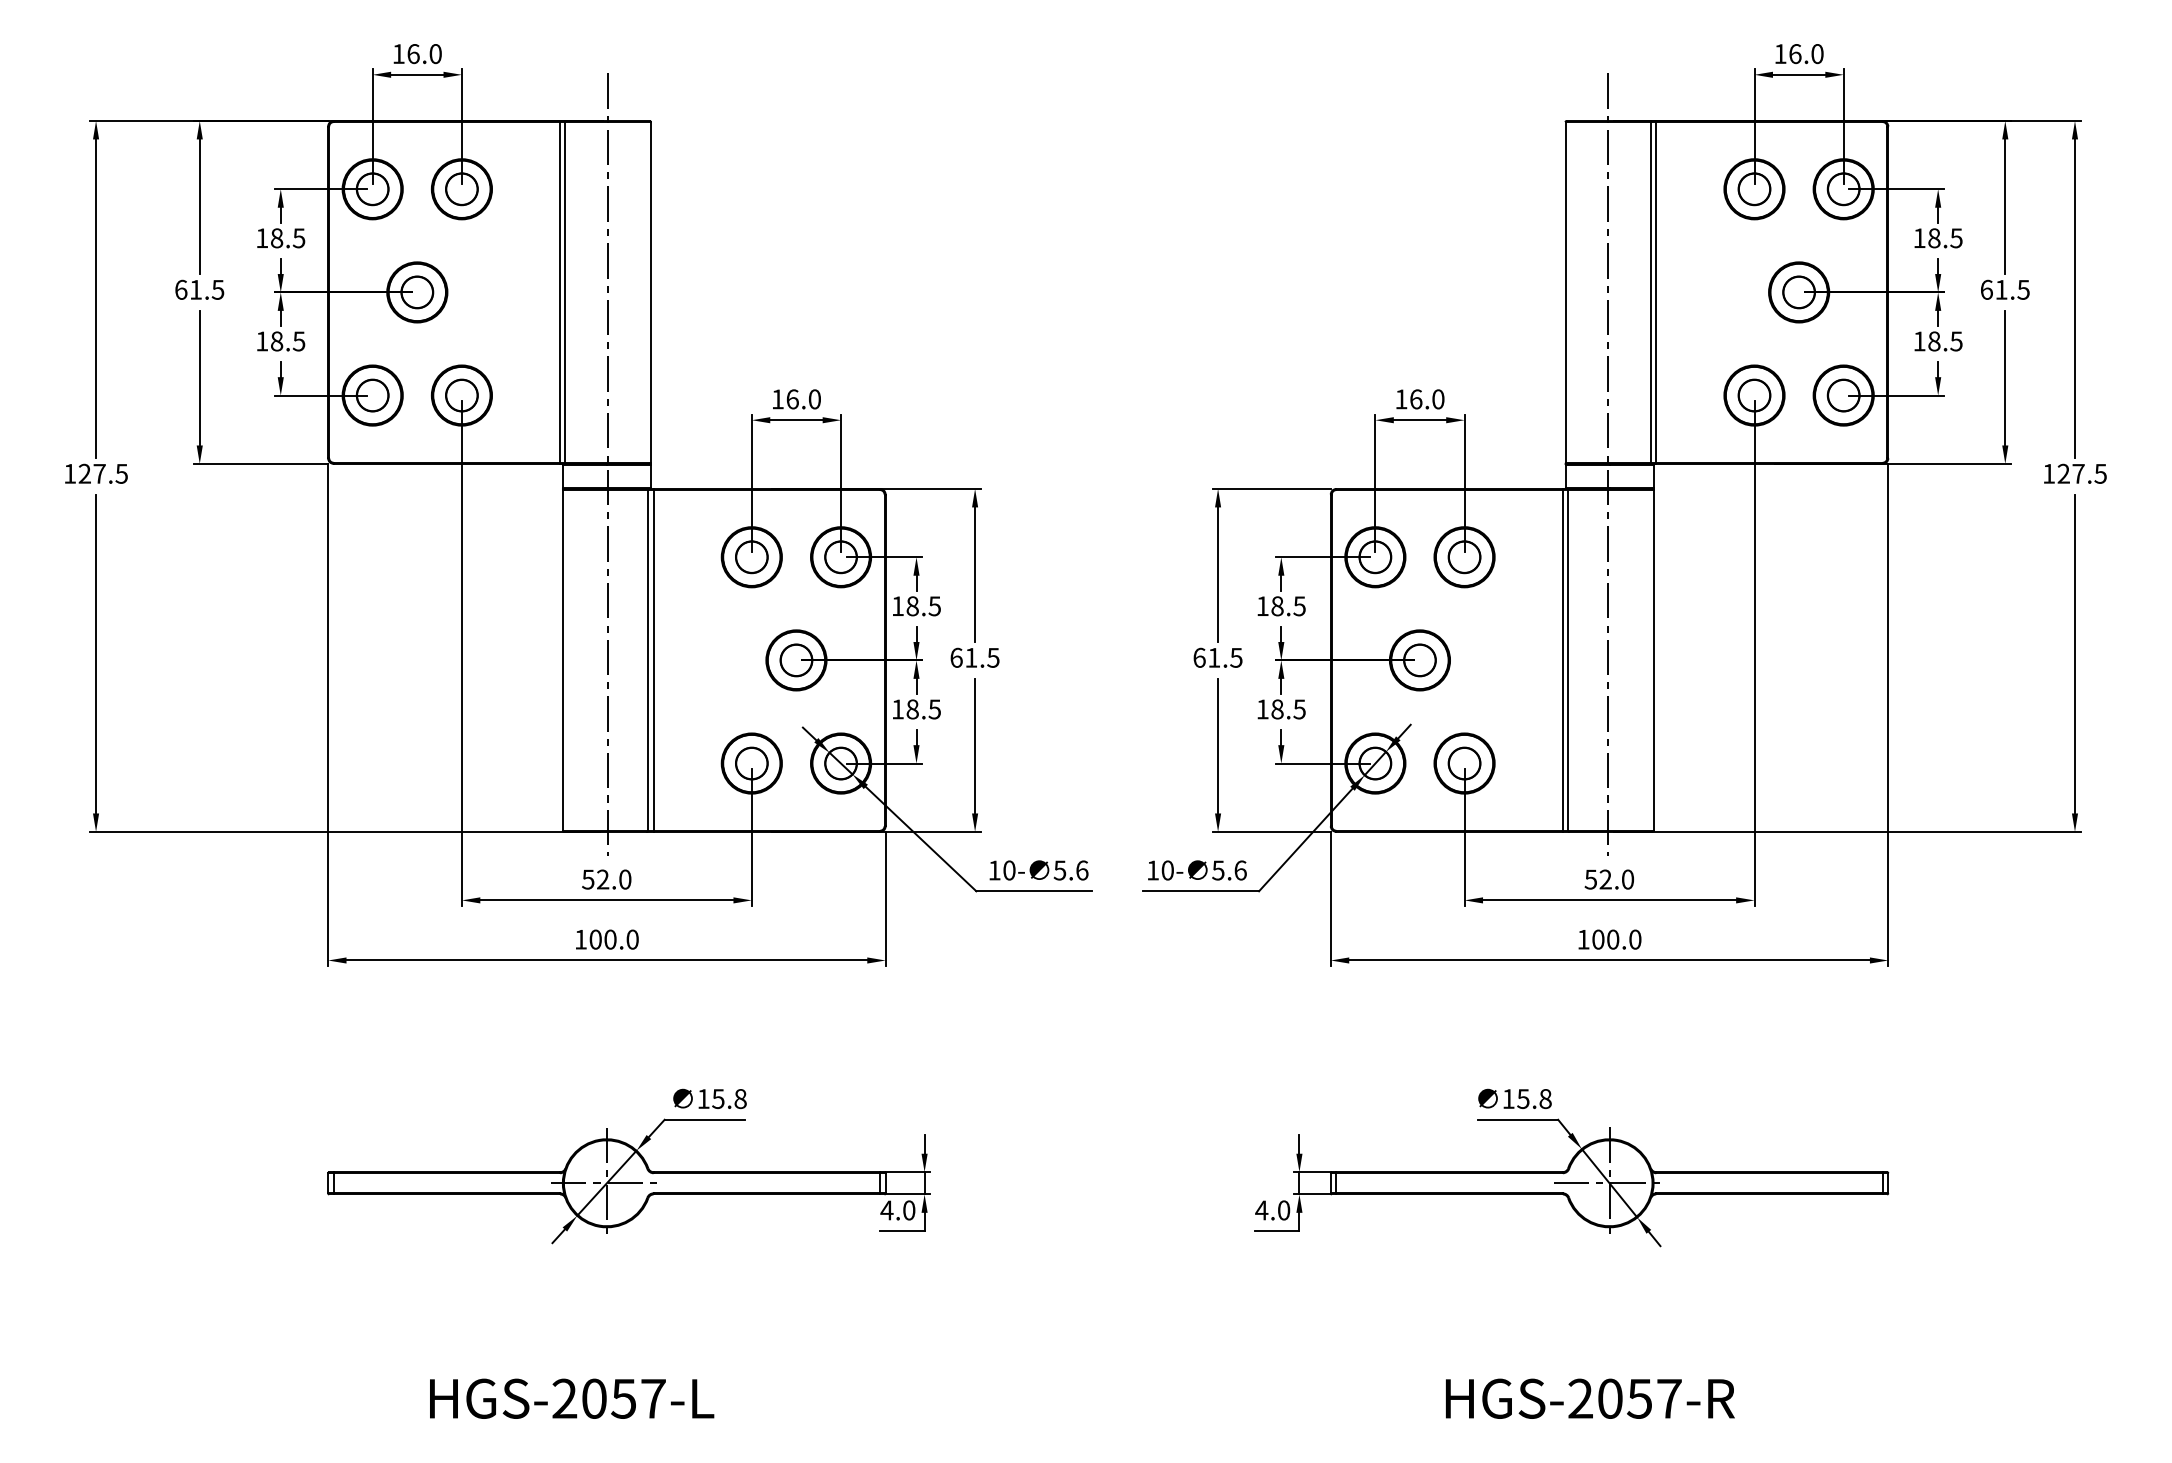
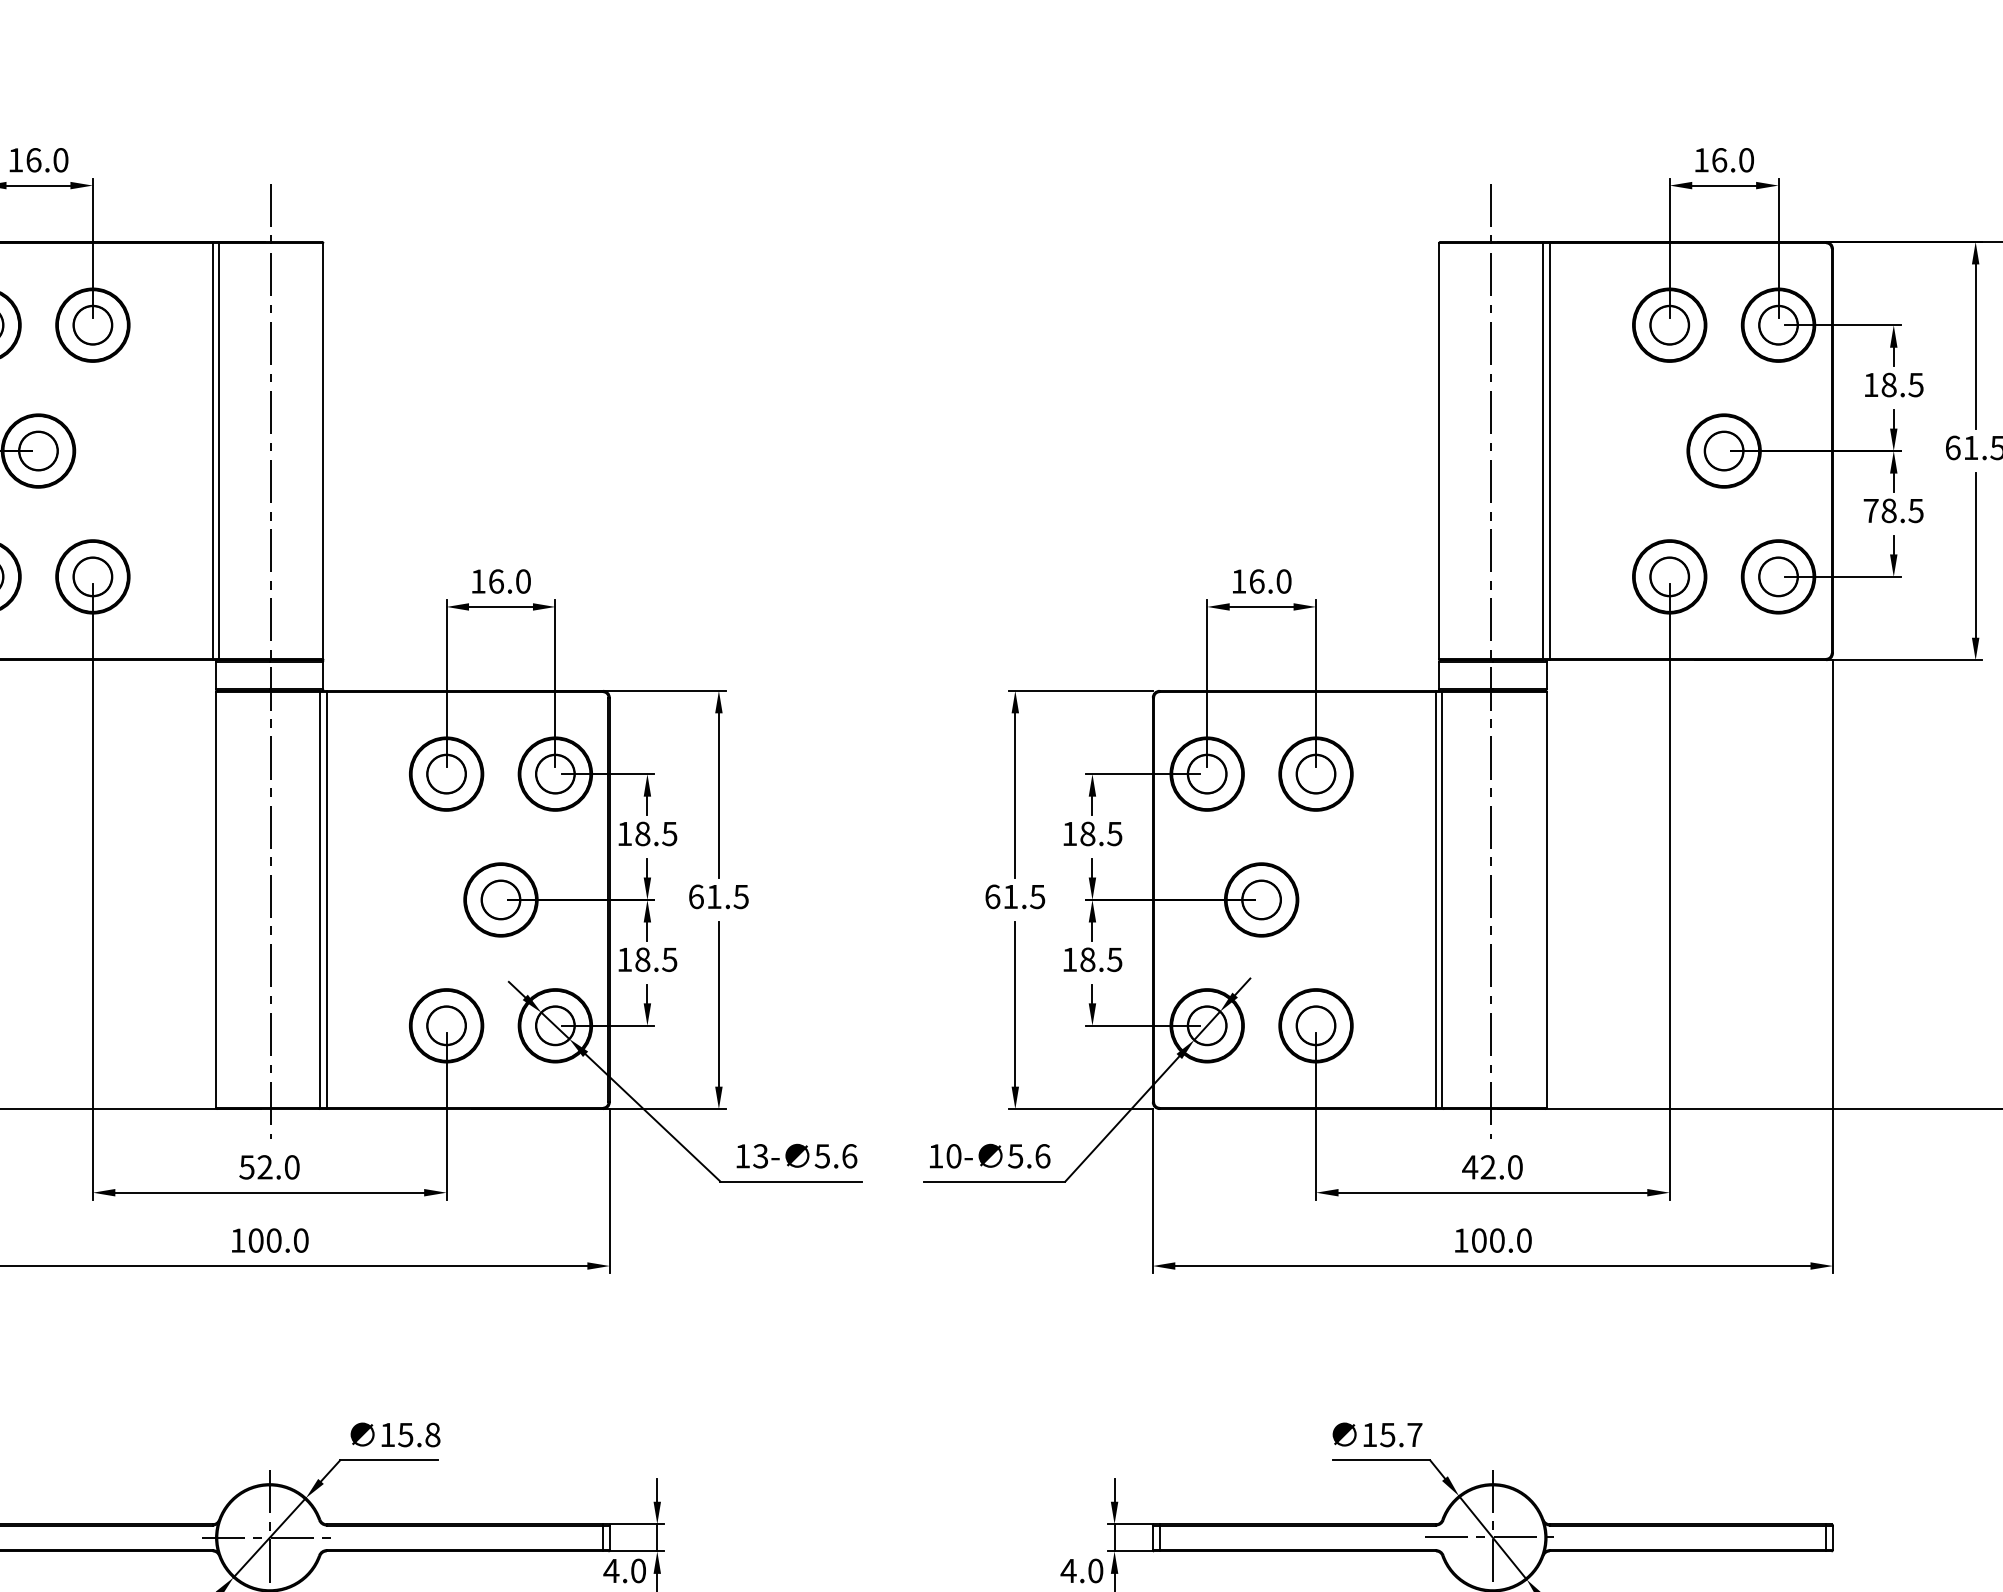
text: (1919, 341) -> (1870, 510), 18.5 -> 78.5
text: (1009, 870) -> (760, 1156), 10- -> 13-
text: (1590, 879) -> (1469, 1167), 52.0 -> 42.0
text: (1545, 1099) -> (1414, 1435), 15.8 -> 15.7

